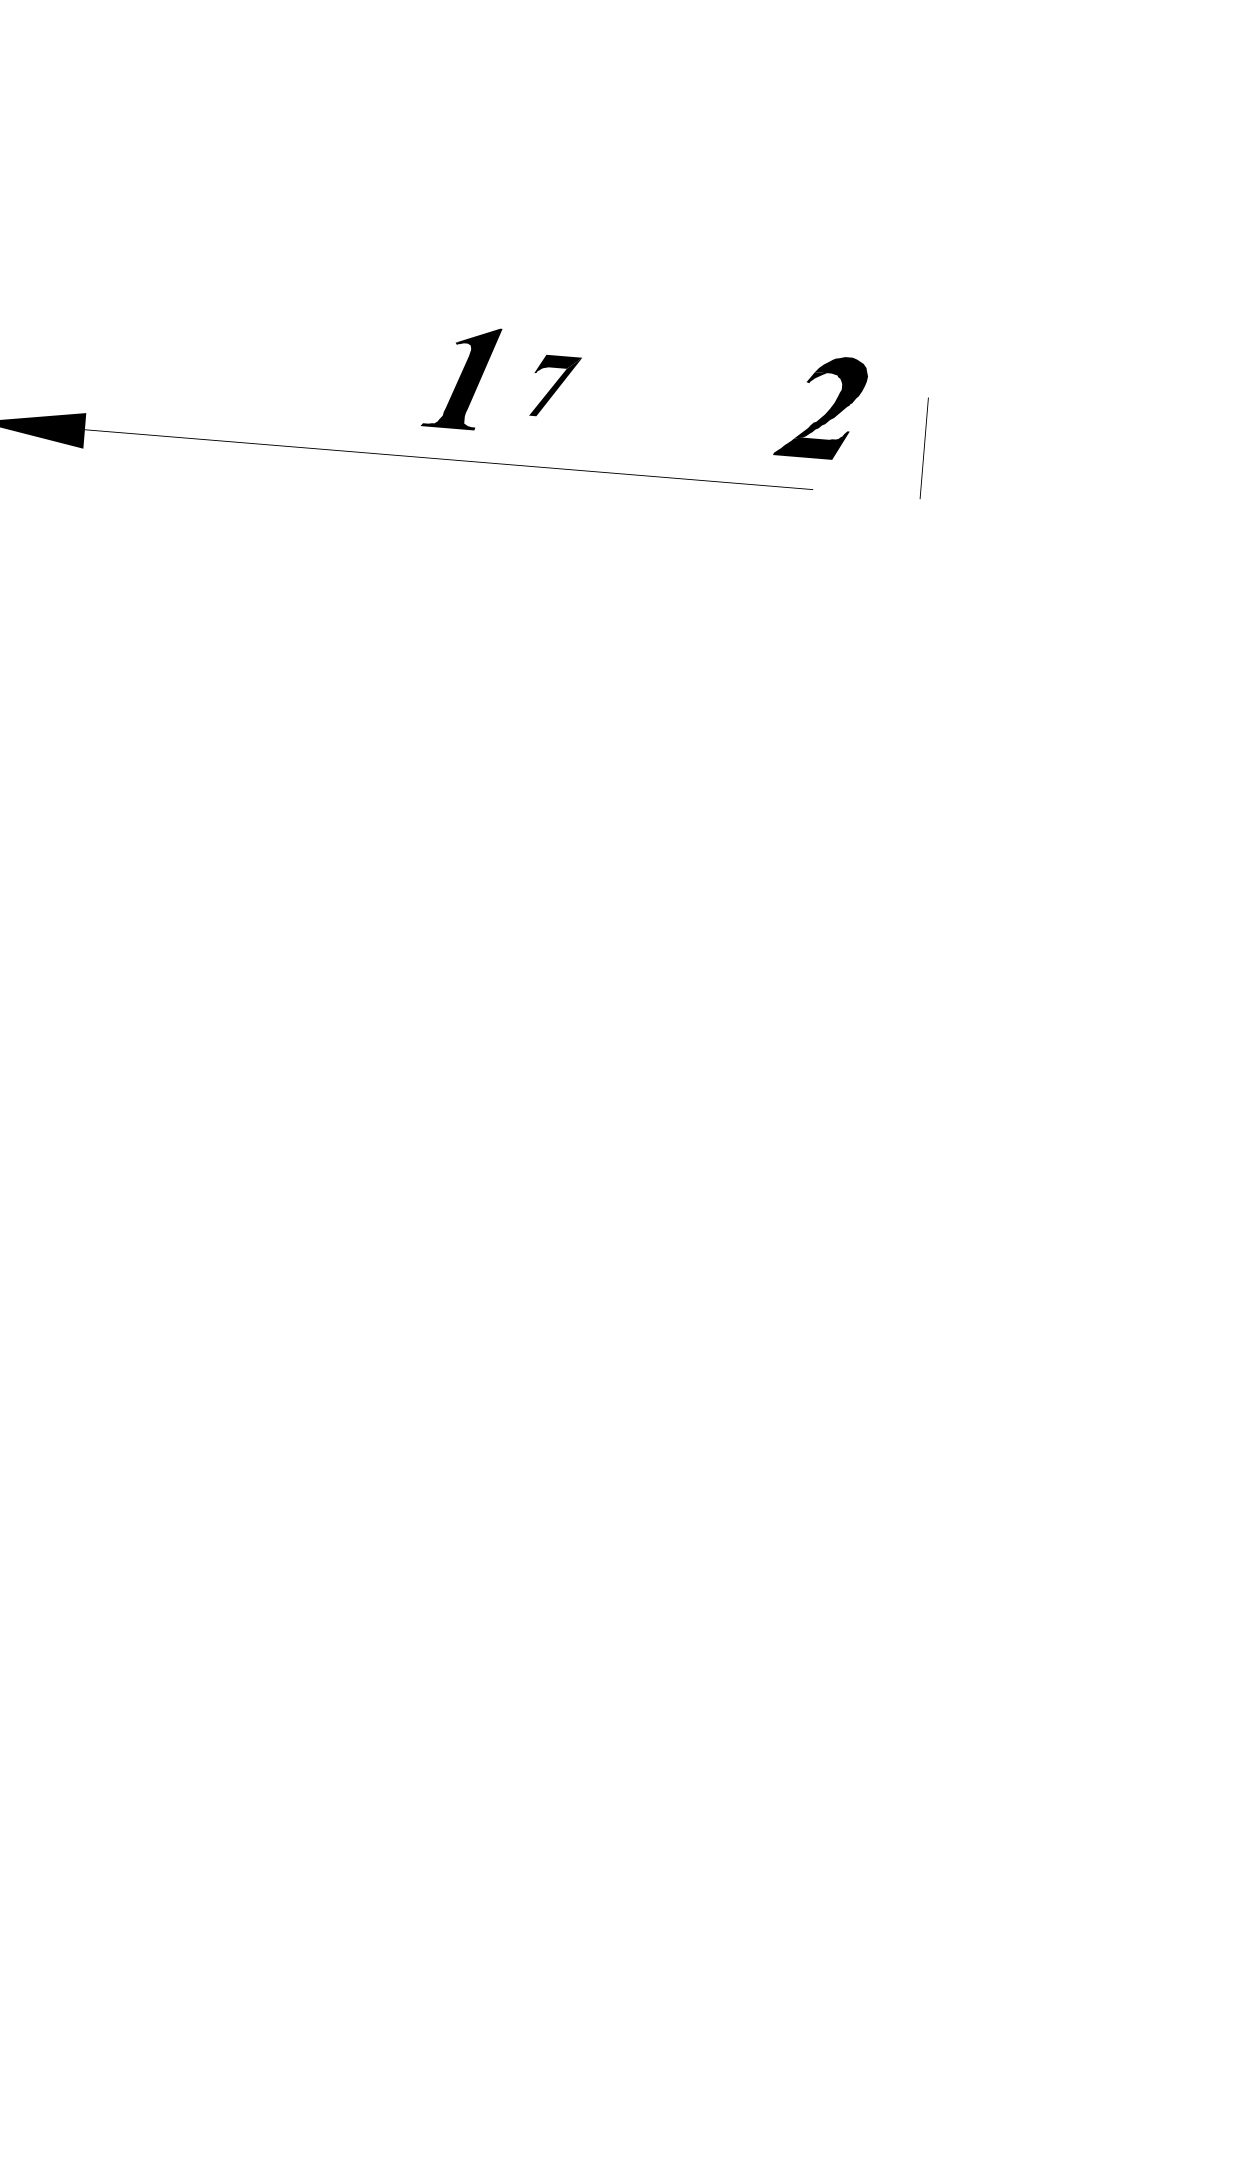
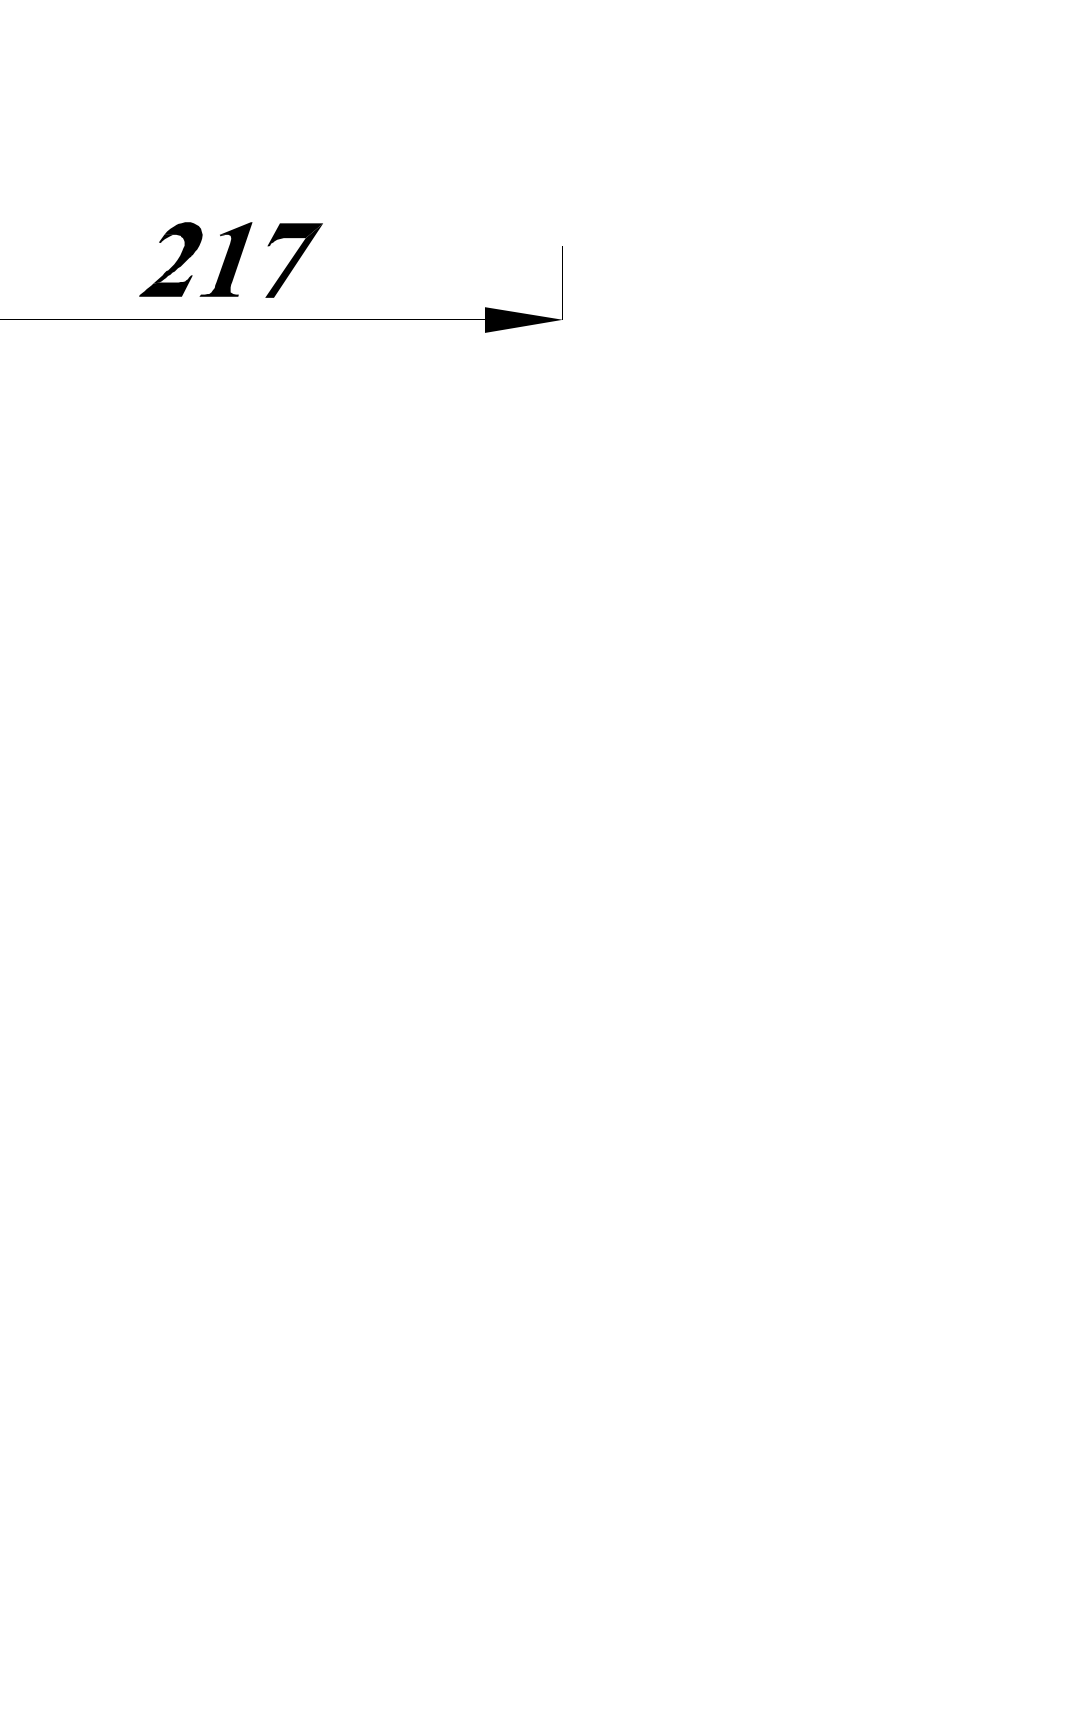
part: (554, 386) -> (293, 260), size x1.67
part: (820, 407) -> (170, 259), moved
fill: (866, 494) -> (523, 319), added

